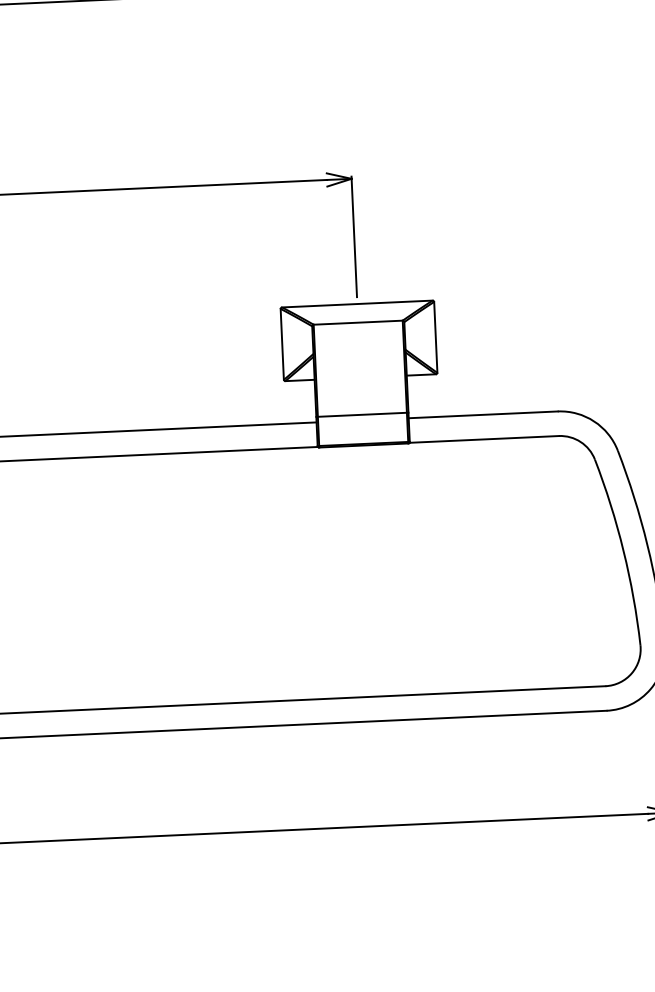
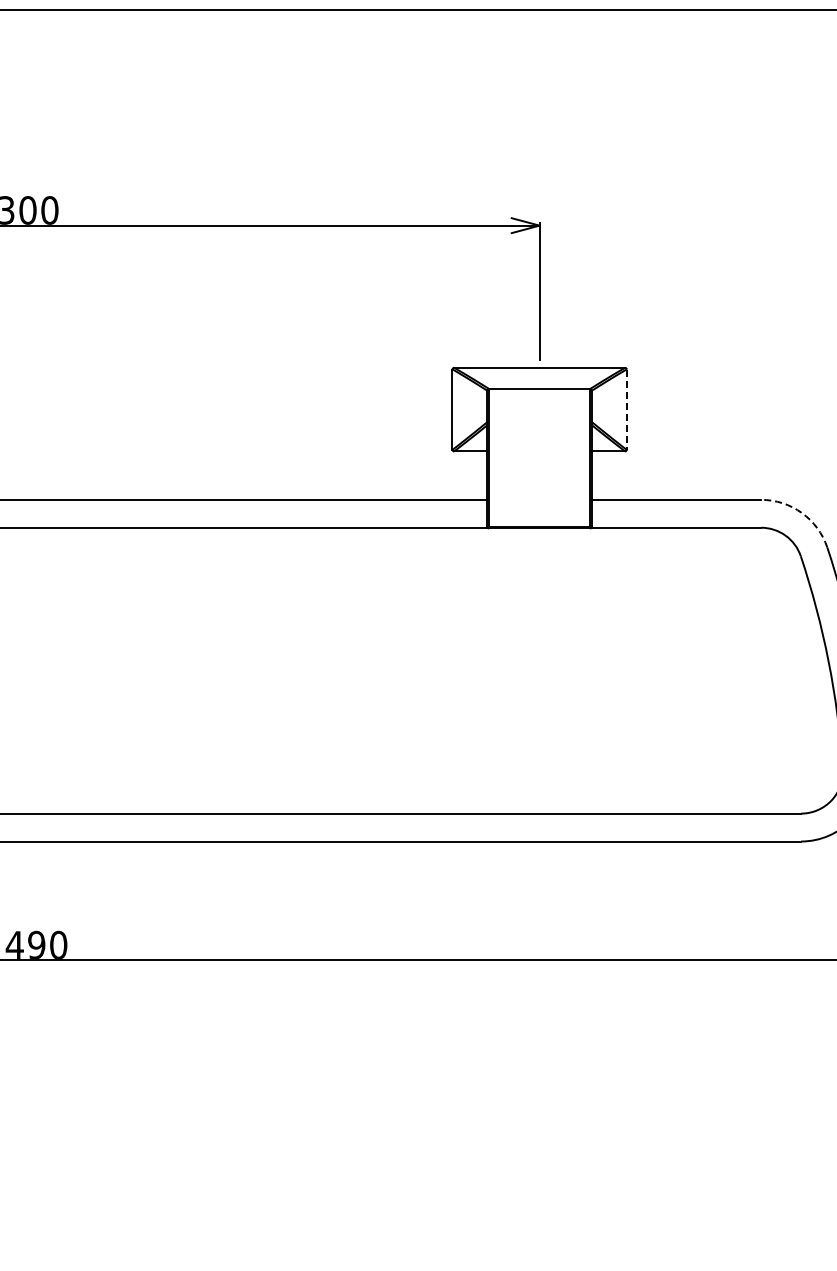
line: (435, 338) -> (626, 410), solid -> dashed
line: (362, 414) -> (539, 493), removed
arc: (593, 421) -> (801, 513), solid -> dashed

